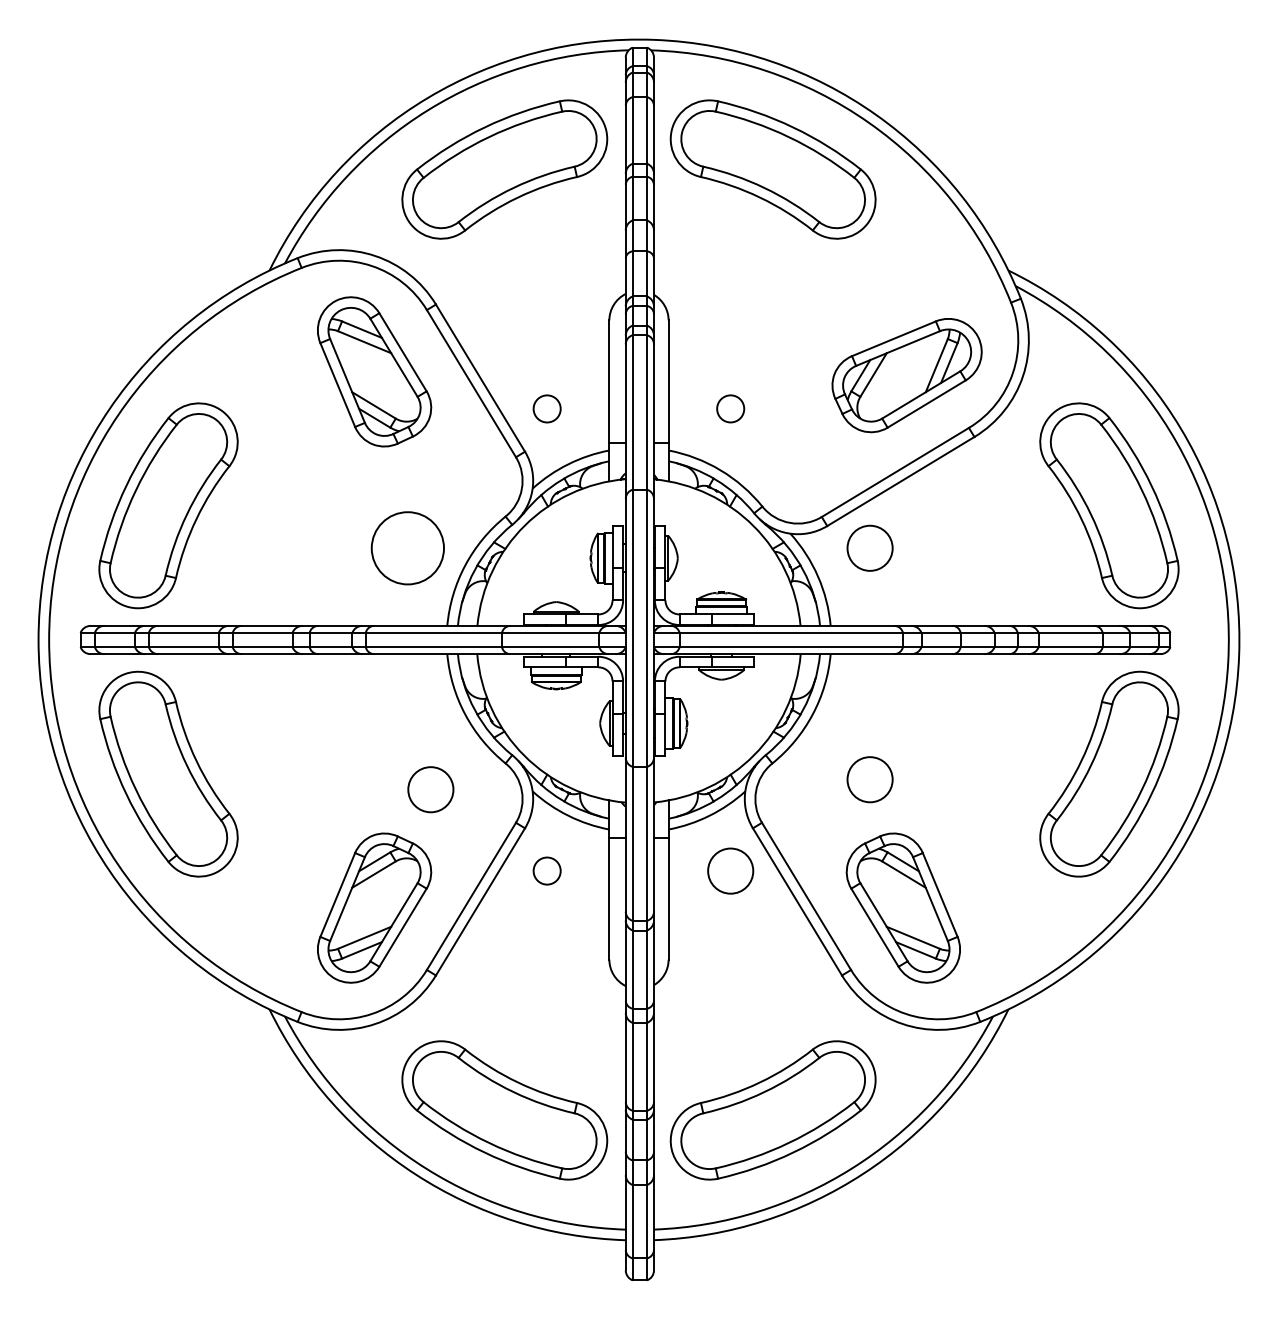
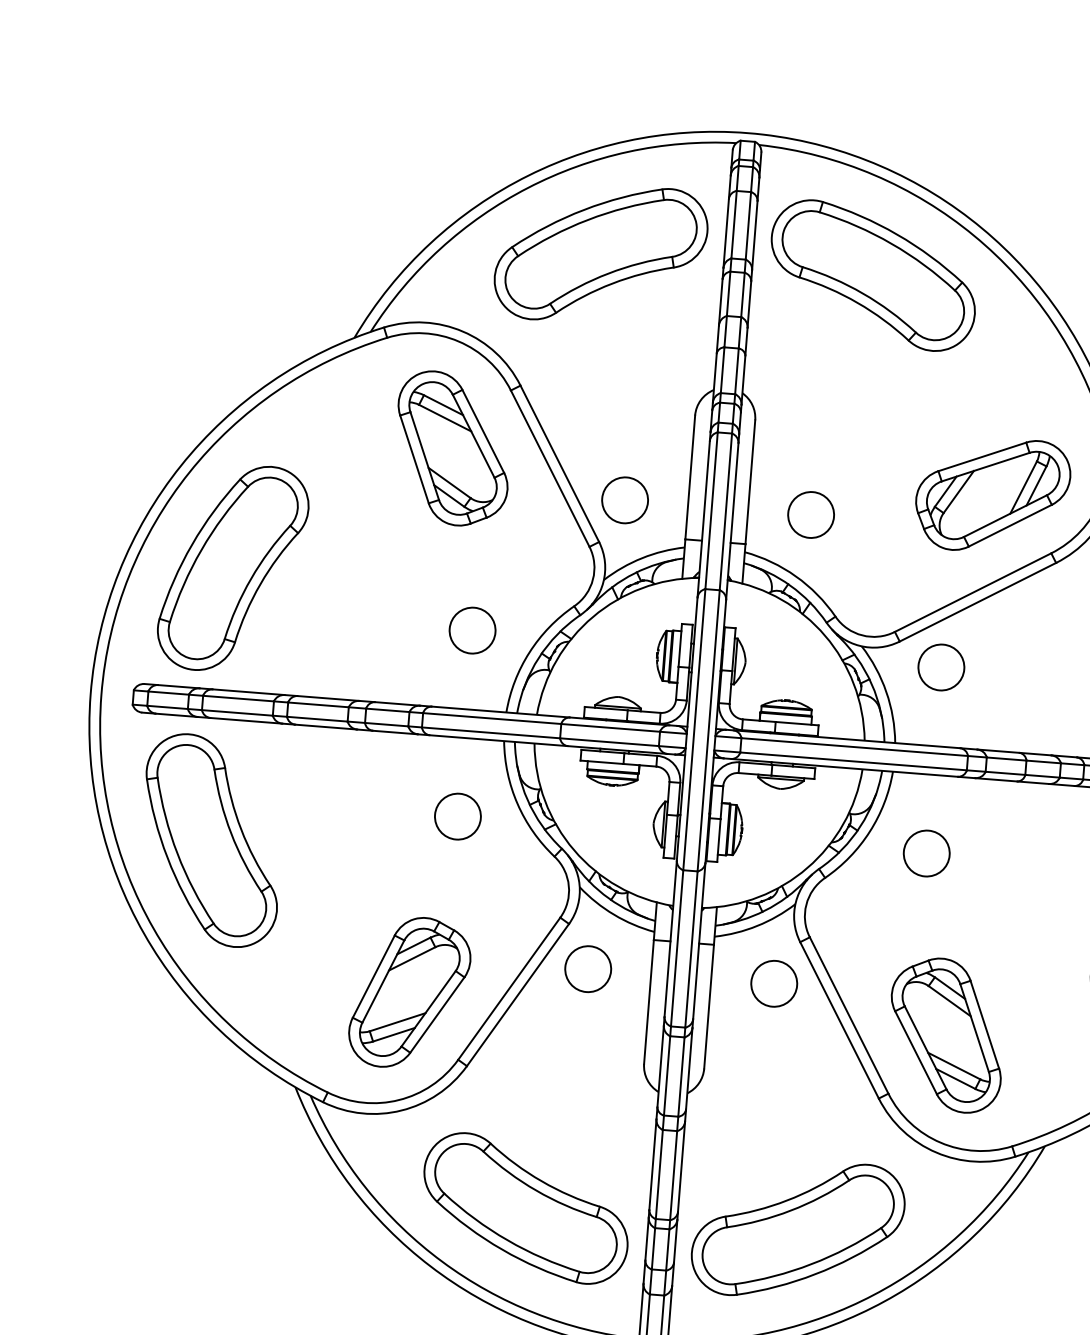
circle: (546, 408) -> (624, 499), size x1.67
circle: (730, 408) -> (810, 514), size x1.67
circle: (407, 547) -> (472, 629), size x0.62
circle: (869, 779) -> (926, 853), moved
circle: (430, 789) -> (457, 816), moved
circle: (546, 870) -> (587, 968), size x1.67

